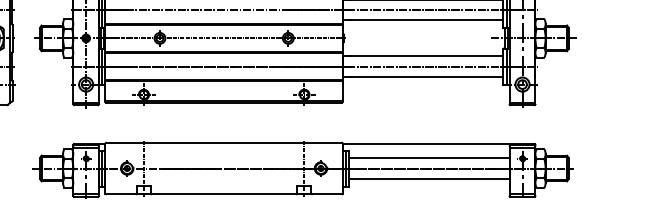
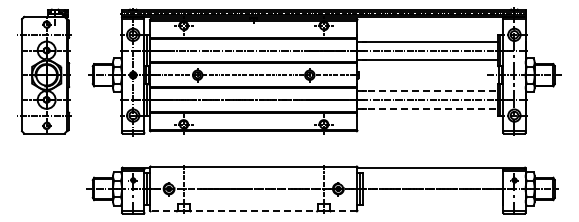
line: (424, 55) -> (428, 90), solid -> dashed
line: (424, 76) -> (428, 108), solid -> dashed
line: (429, 157) -> (433, 179), removed
line: (429, 178) -> (433, 197), removed
line: (223, 194) -> (253, 211), solid -> dashed

